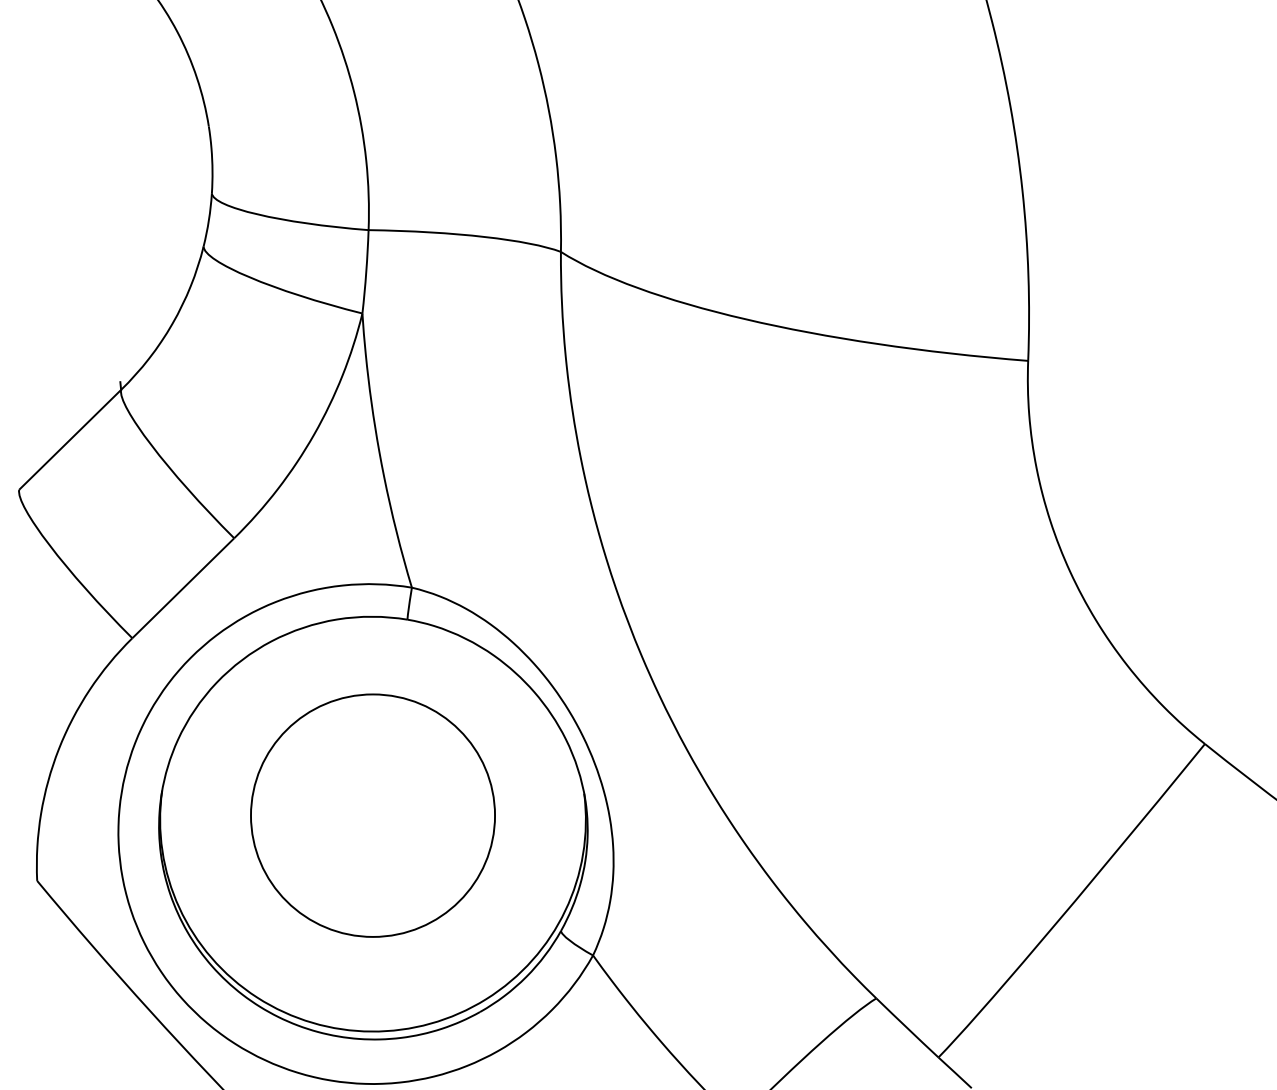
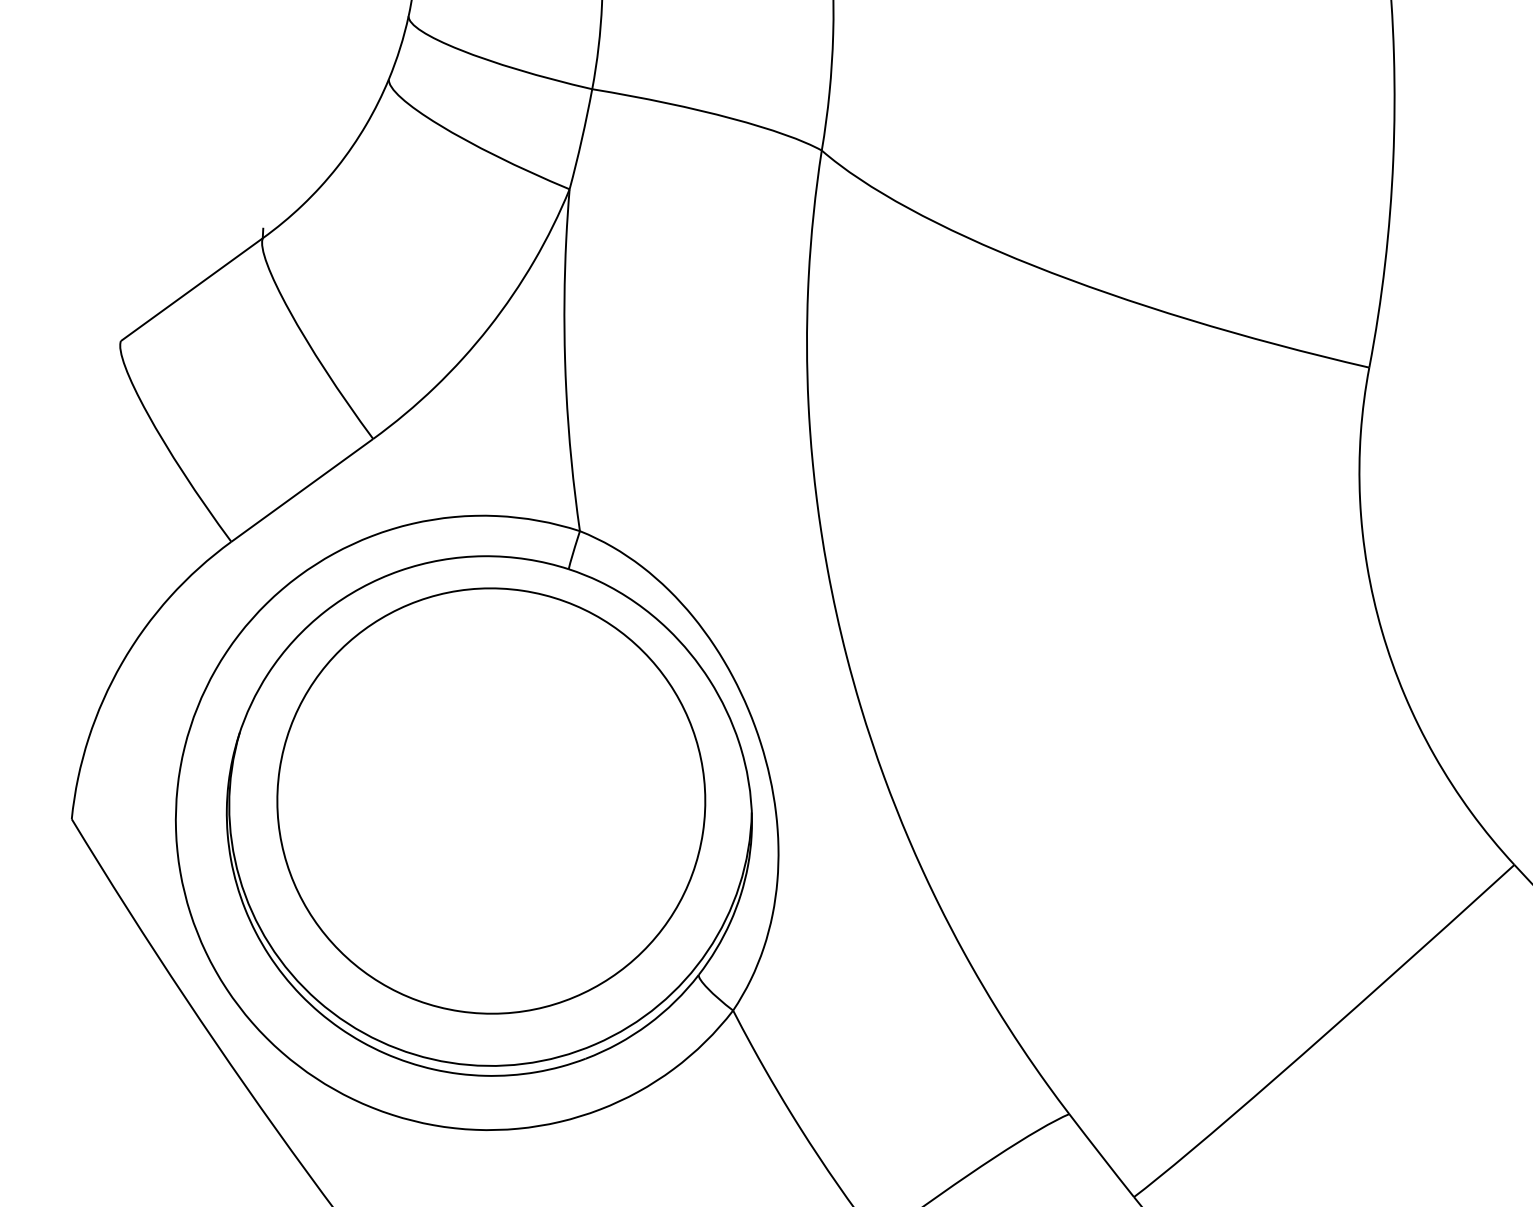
part: (372, 815) -> (490, 800), size x1.43

